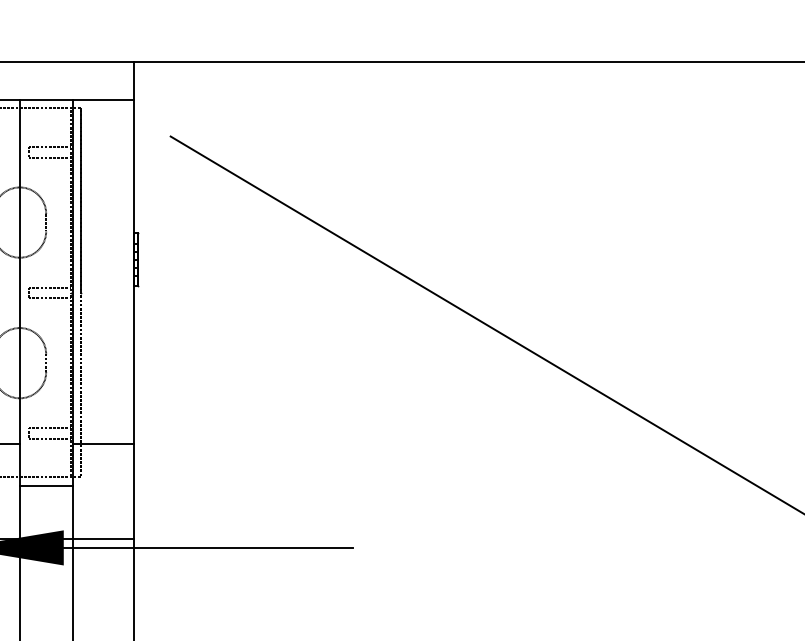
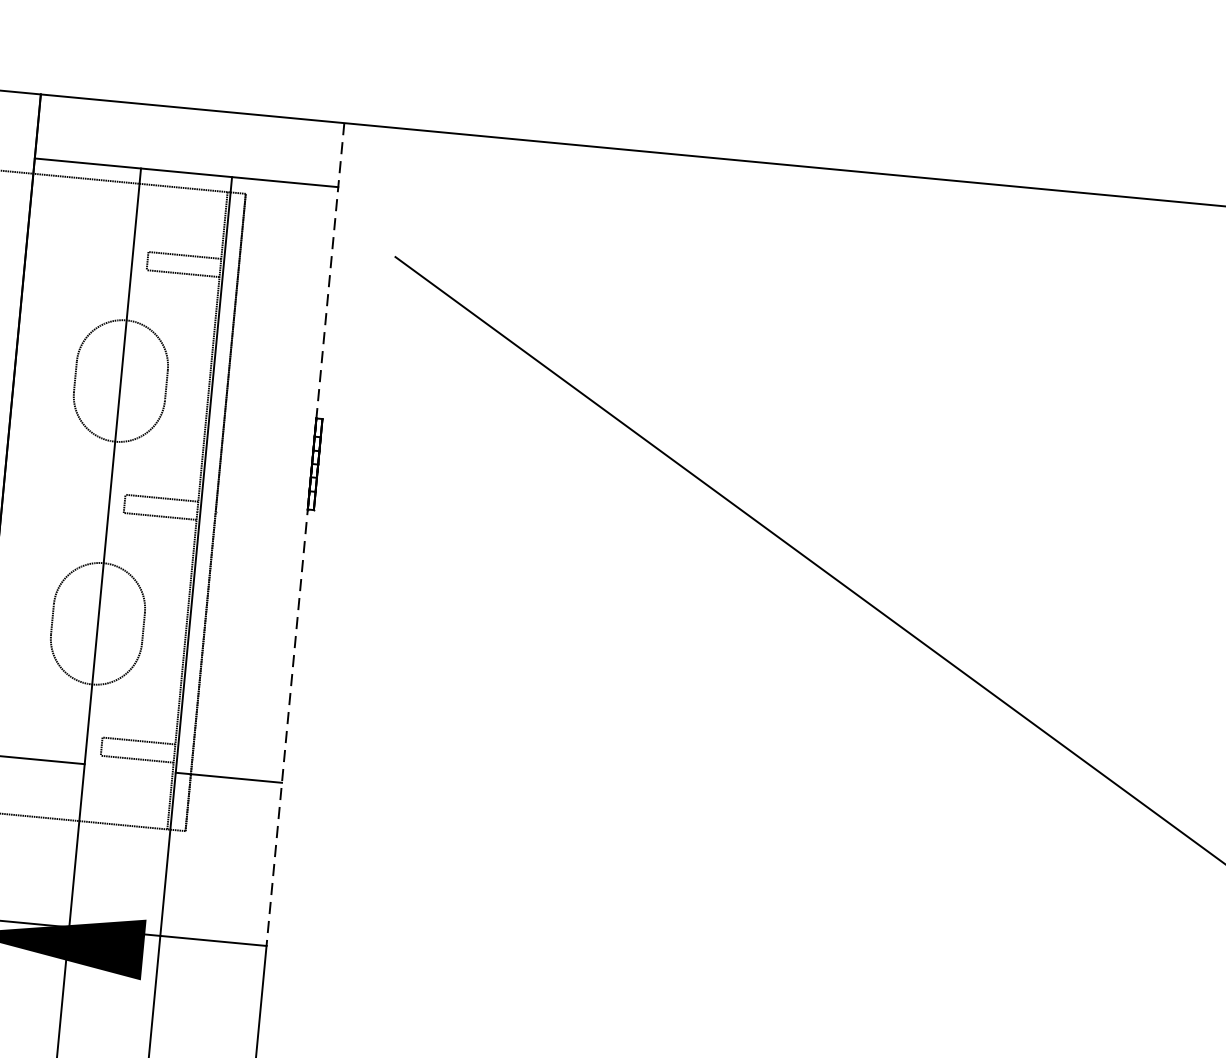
line: (134, 301) -> (306, 536), solid -> dashed
line: (45, 486) -> (122, 840), removed
line: (208, 547) -> (393, 972), removed

